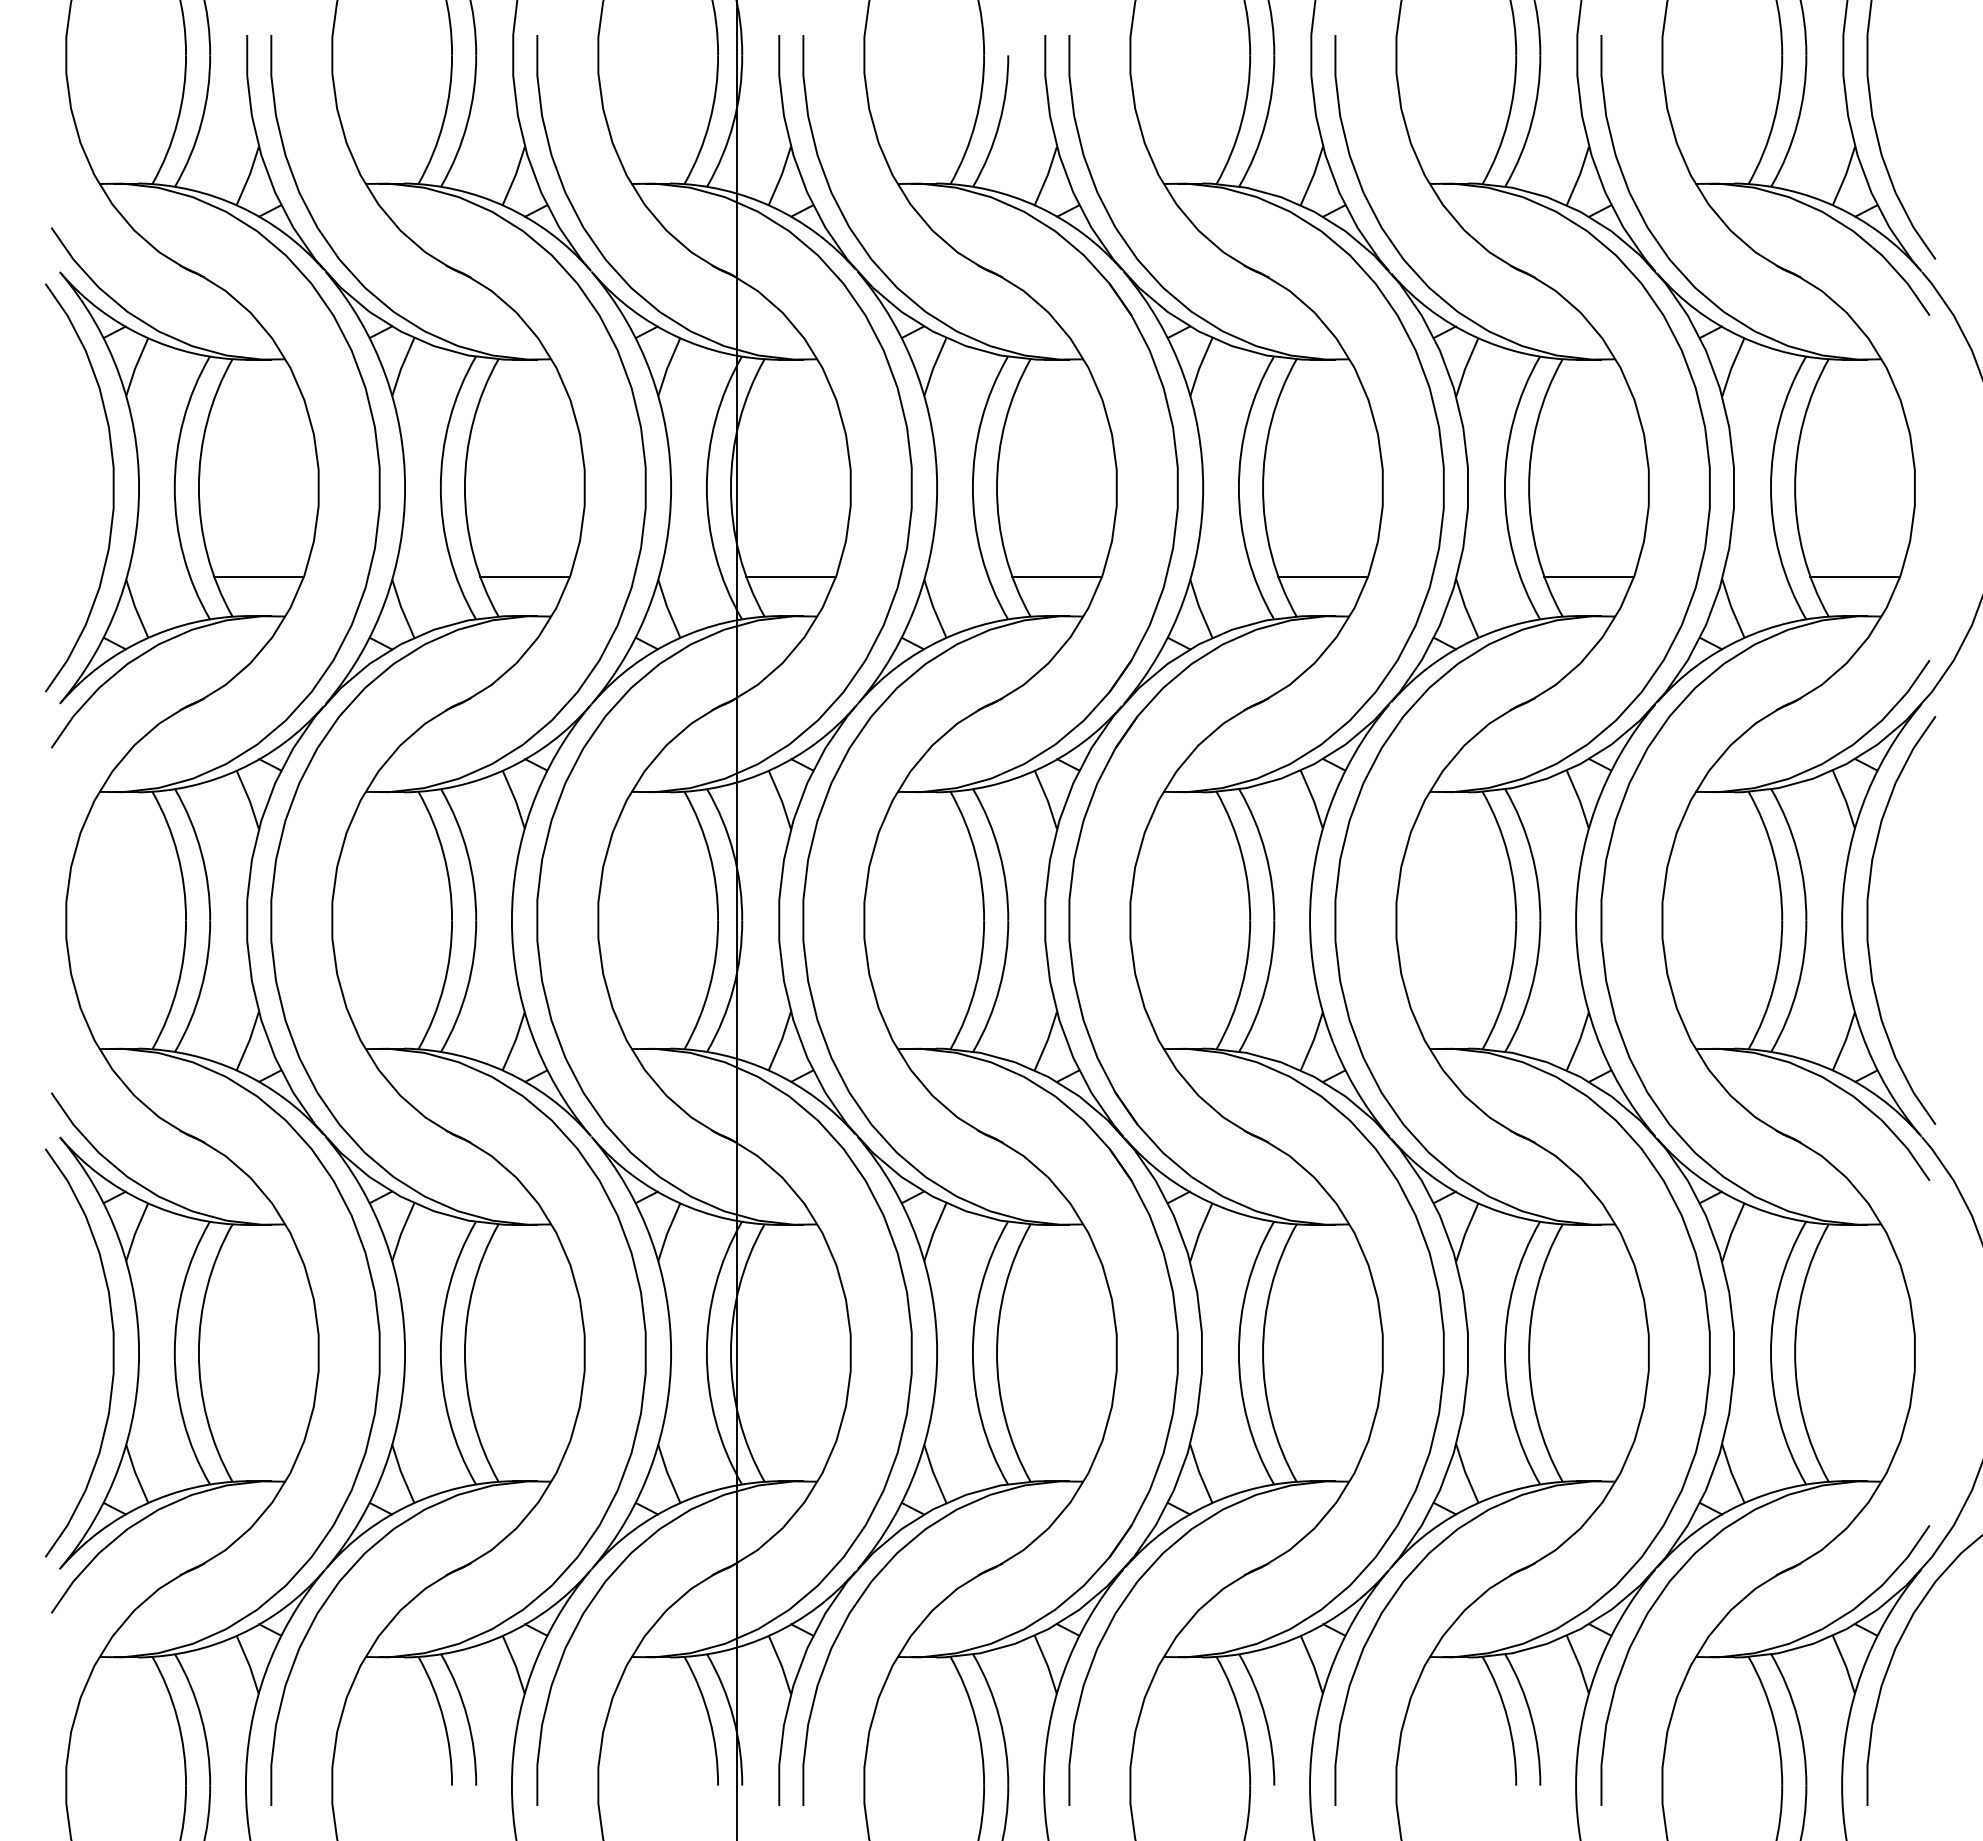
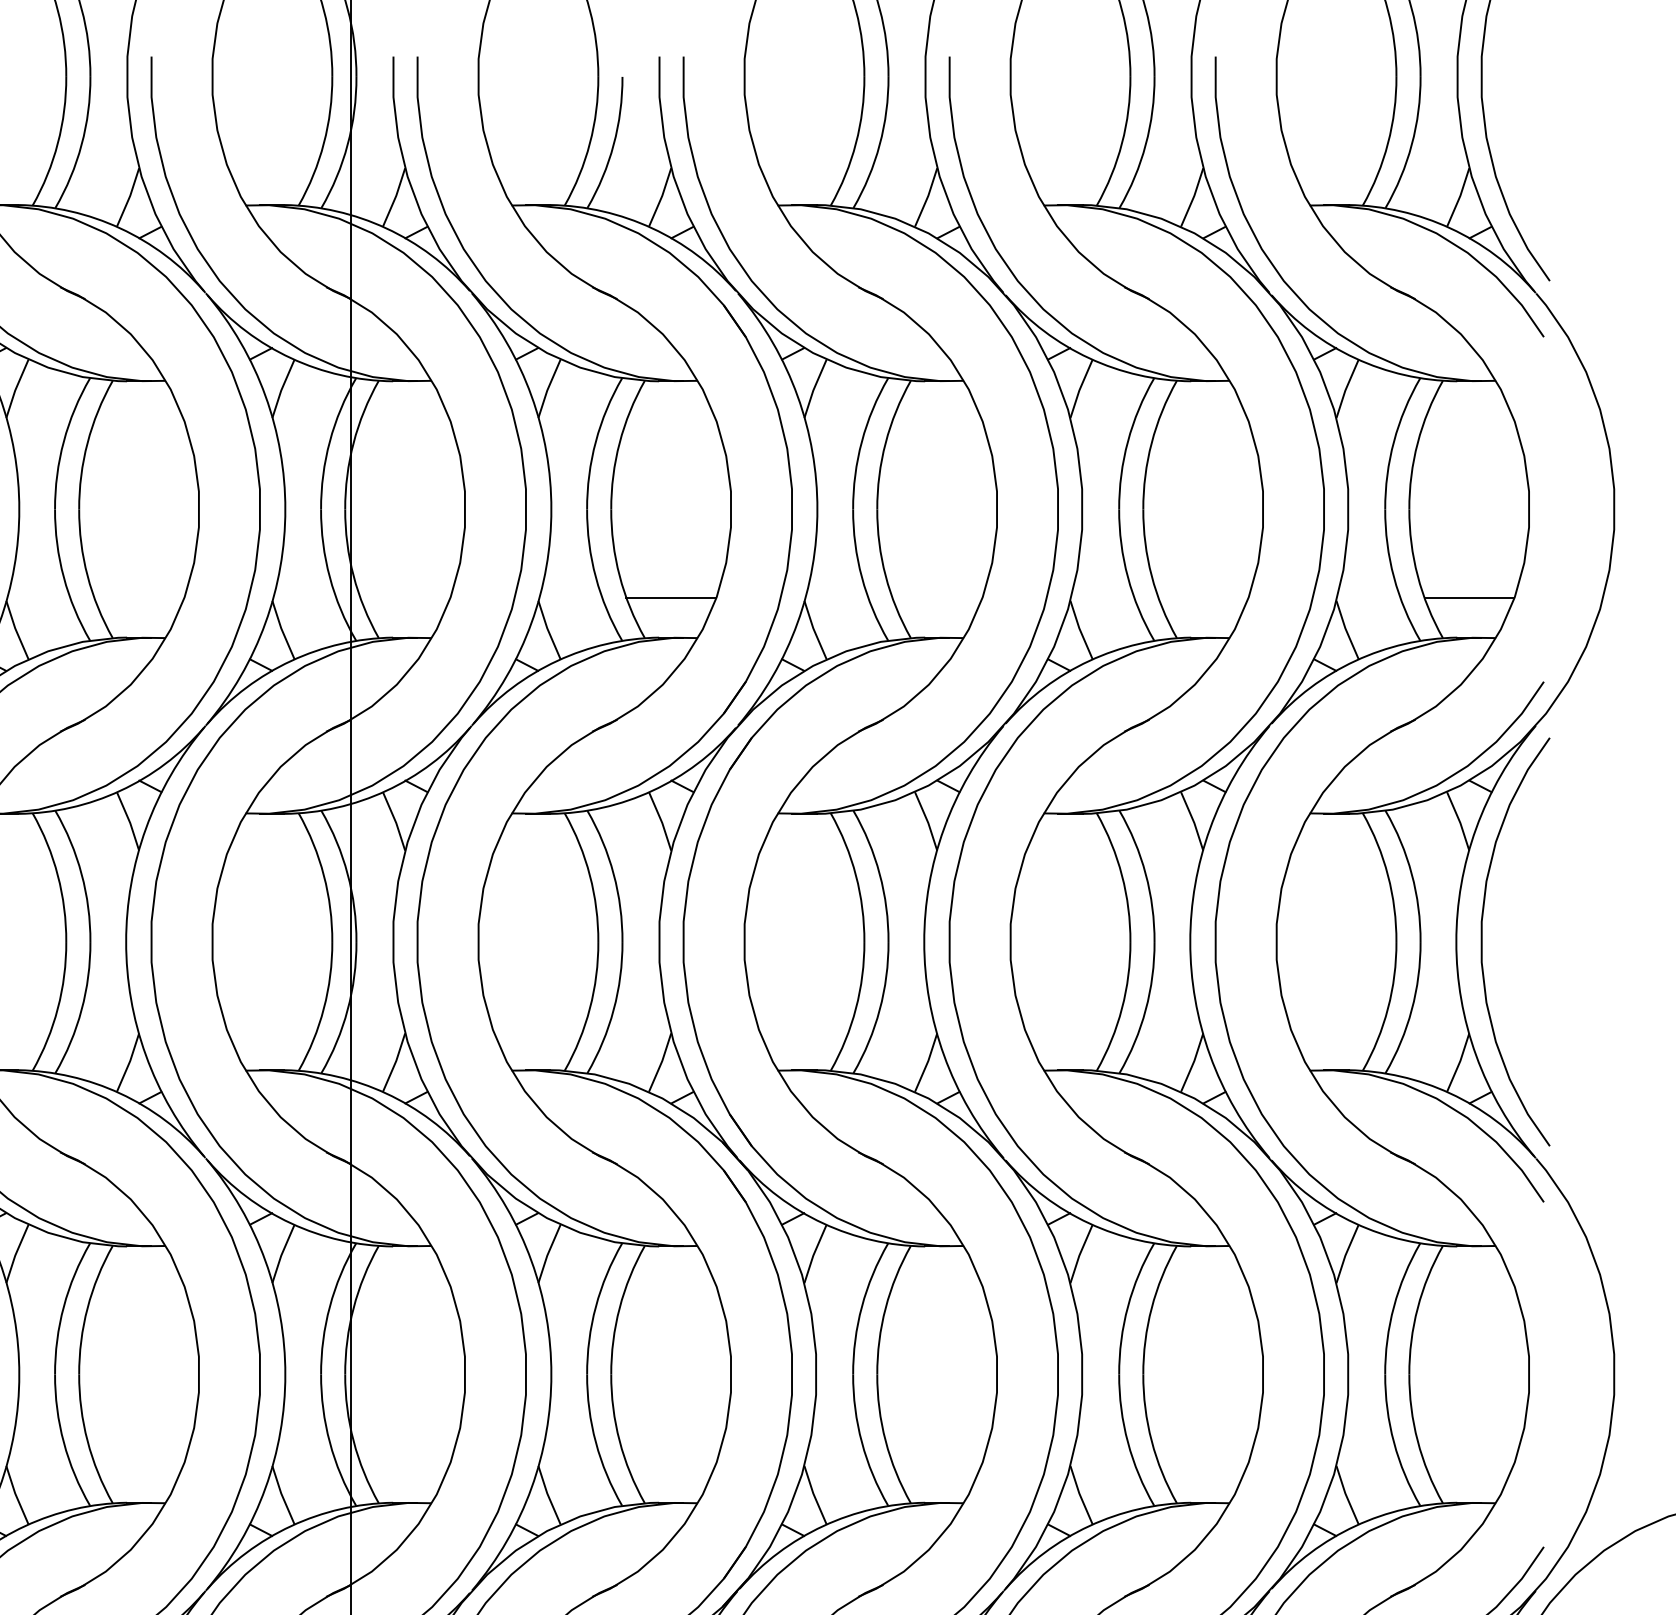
line: (525, 576) -> (139, 598), removed
line: (791, 576) -> (405, 598), removed
line: (1323, 576) -> (937, 598), removed
line: (1589, 576) -> (1203, 598), removed

